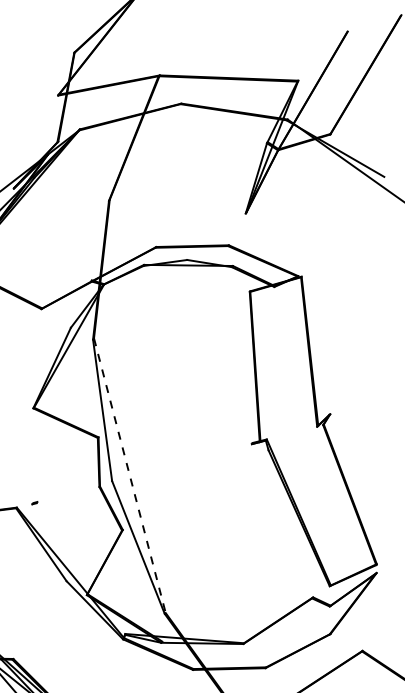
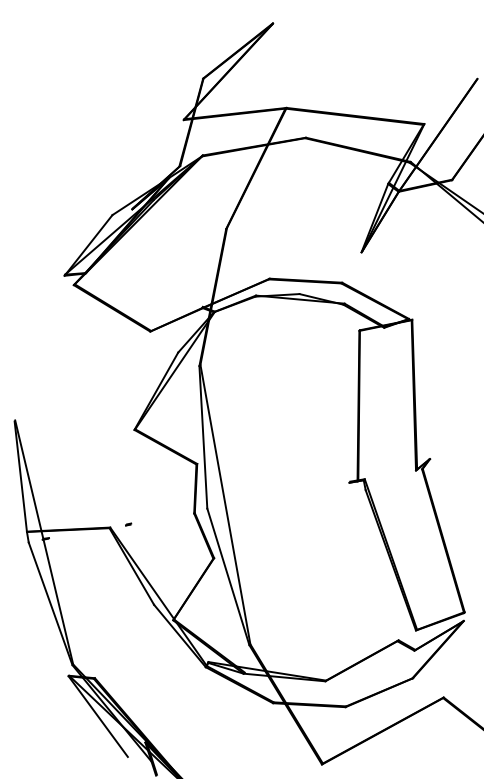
line: (129, 475) -> (225, 504), dashed -> solid

